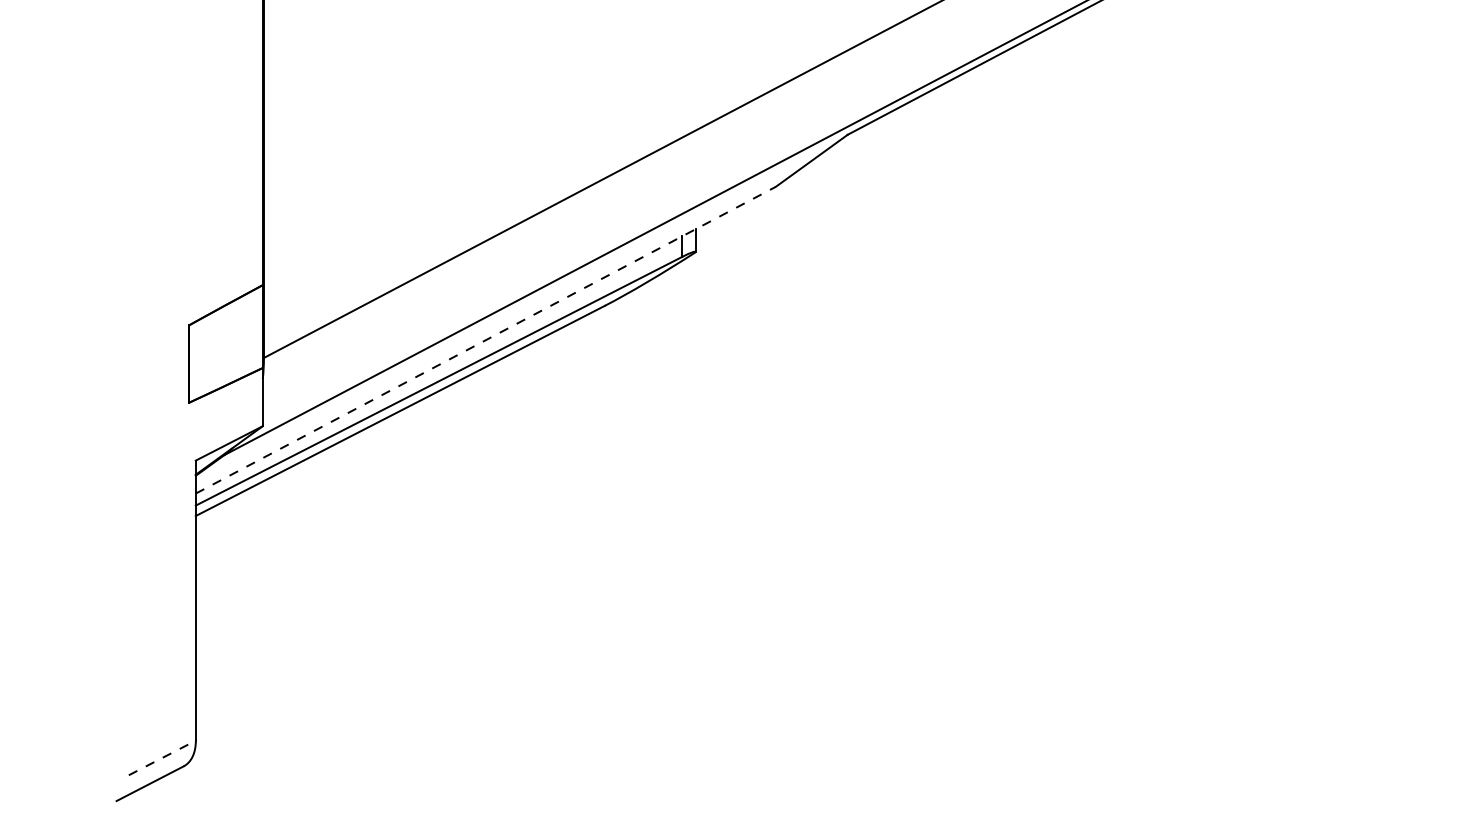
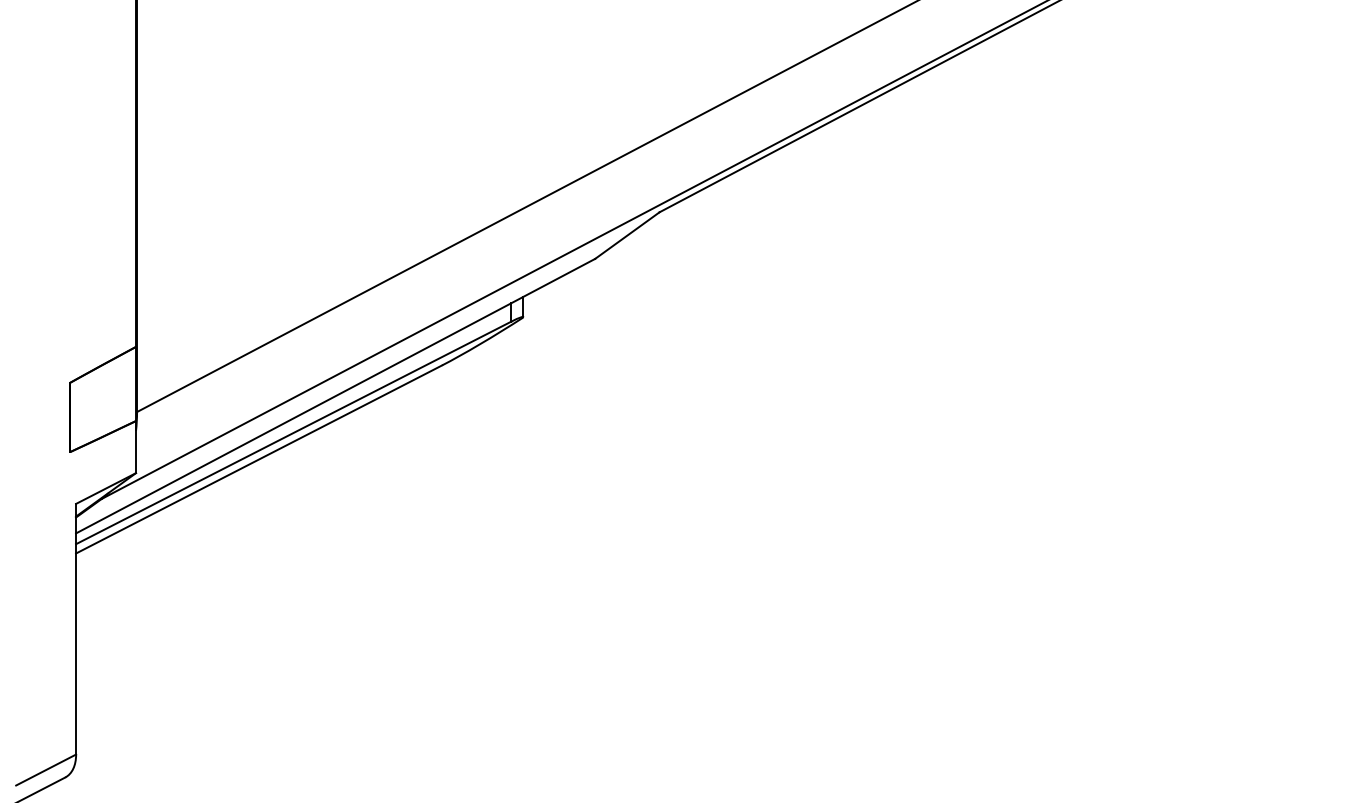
line: (485, 340) -> (335, 396), dashed -> solid
line: (162, 758) -> (46, 770), dashed -> solid

